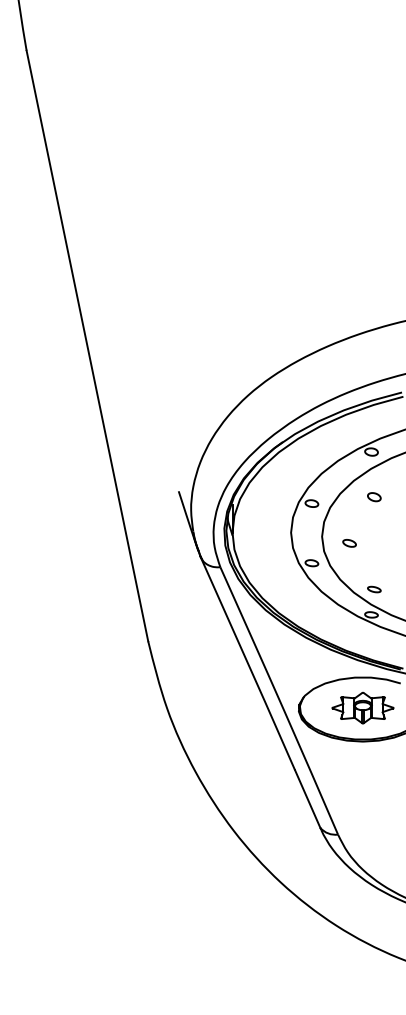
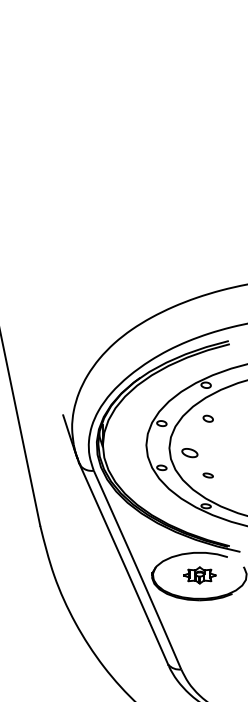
part: (349, 543) -> (189, 453), size x1.6
part: (374, 589) -> (208, 475), moved
part: (362, 707) -> (199, 575), size x0.7

